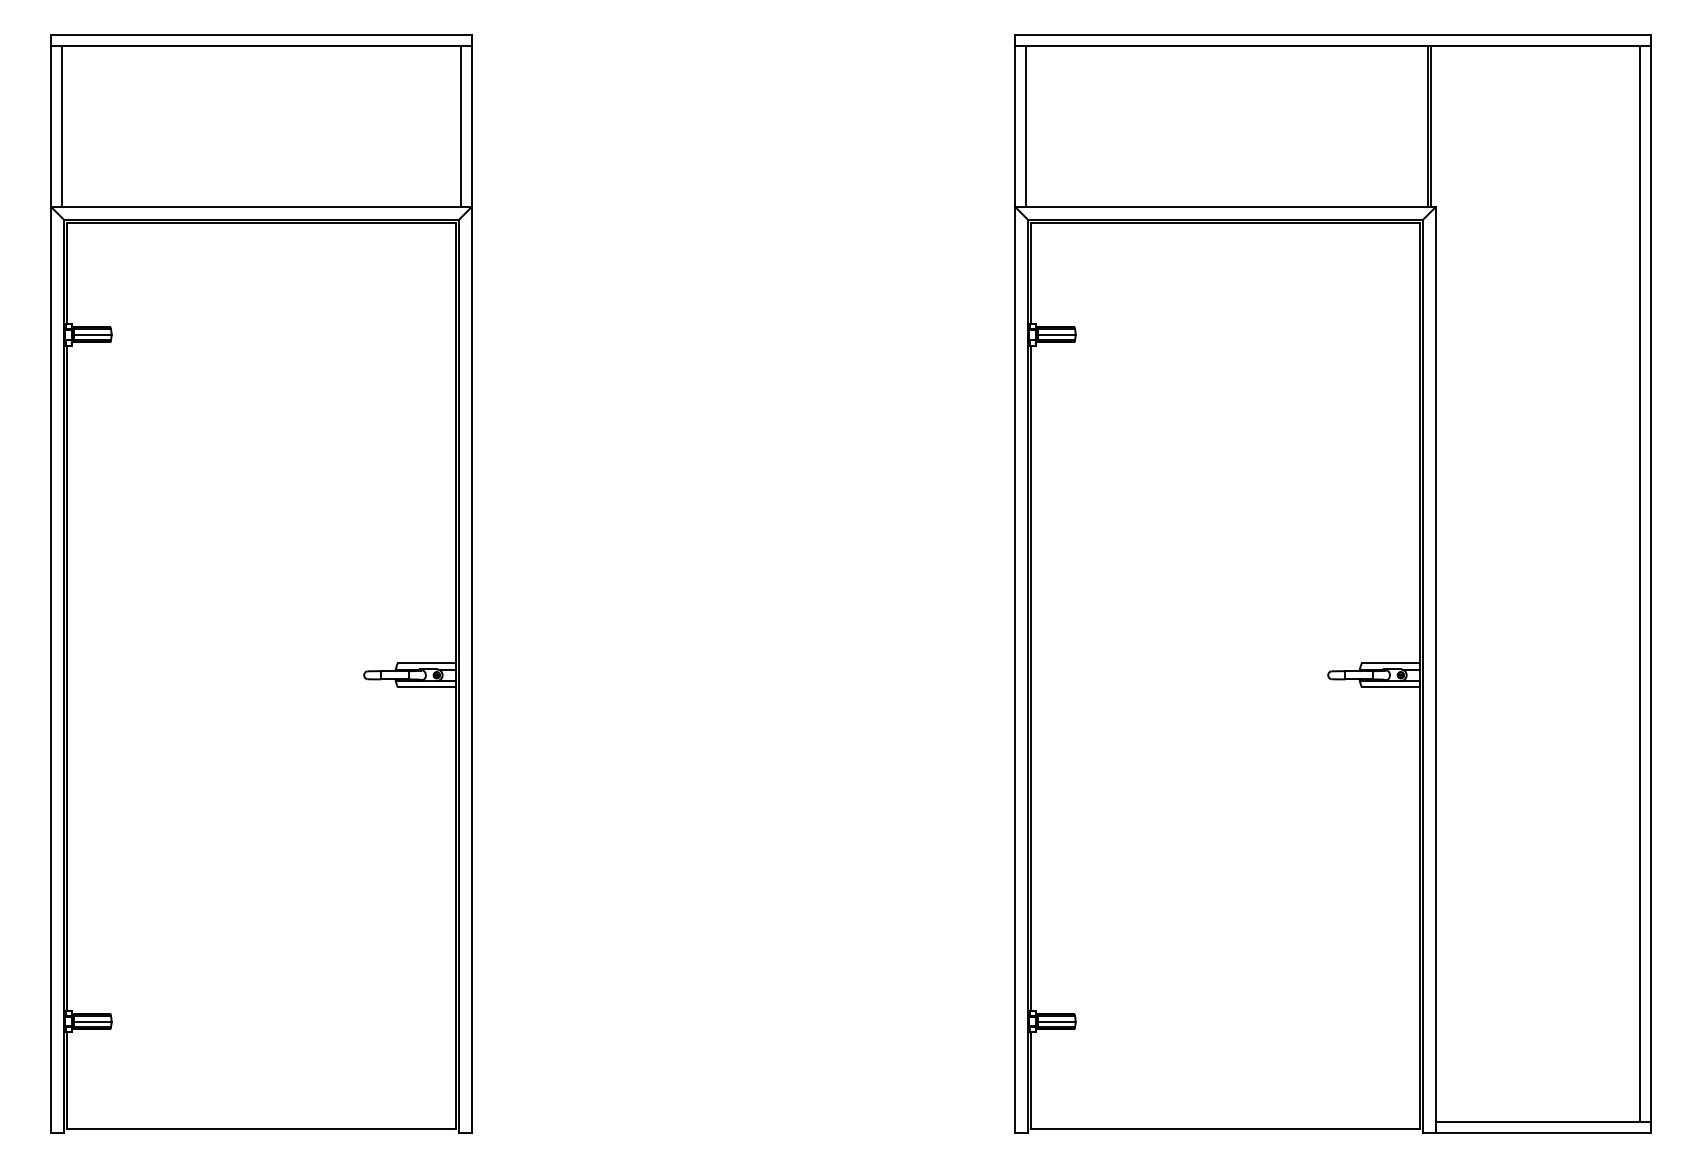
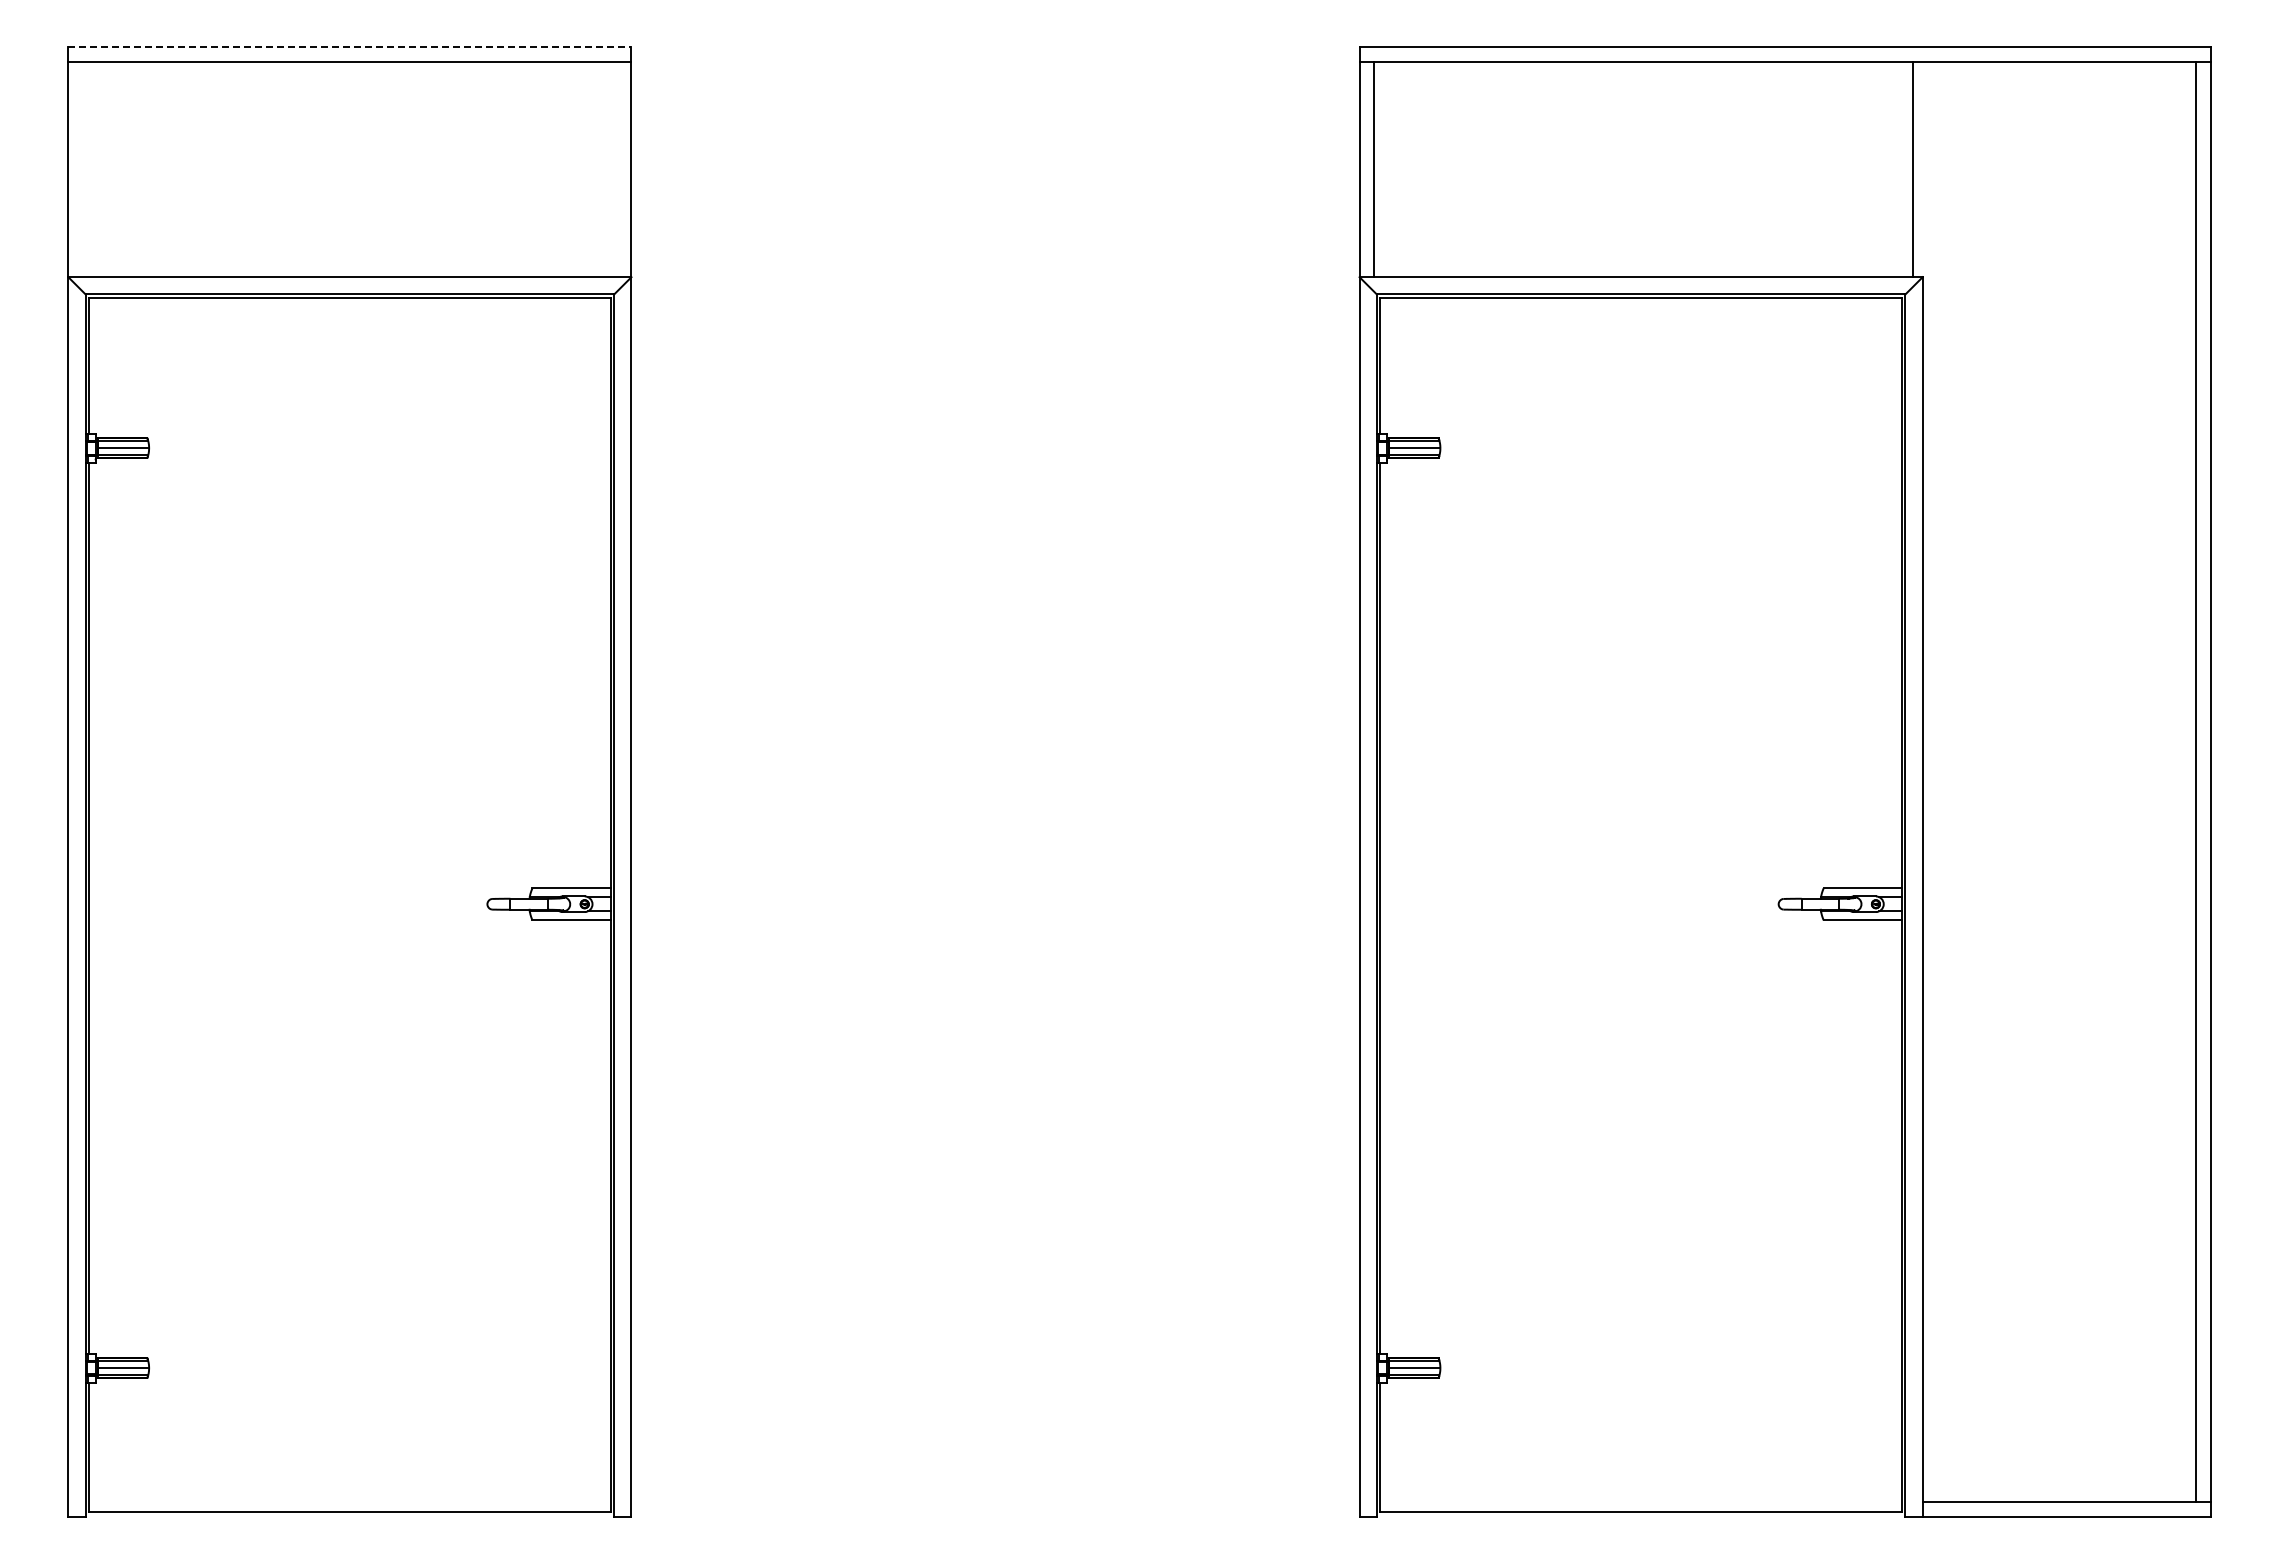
line: (261, 35) -> (349, 47), solid -> dashed
line: (61, 126) -> (82, 169), removed
line: (461, 126) -> (617, 169), removed
line: (1431, 126) -> (1916, 169), removed

